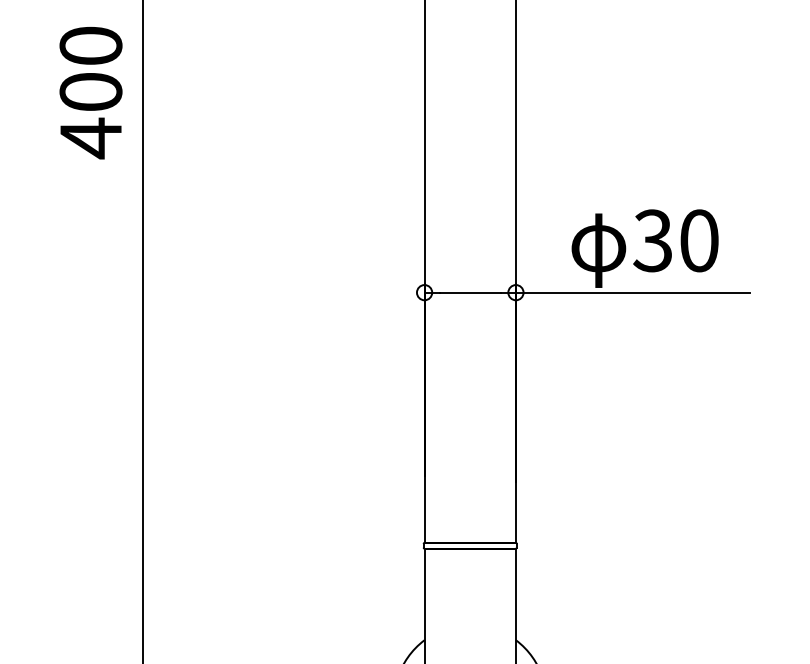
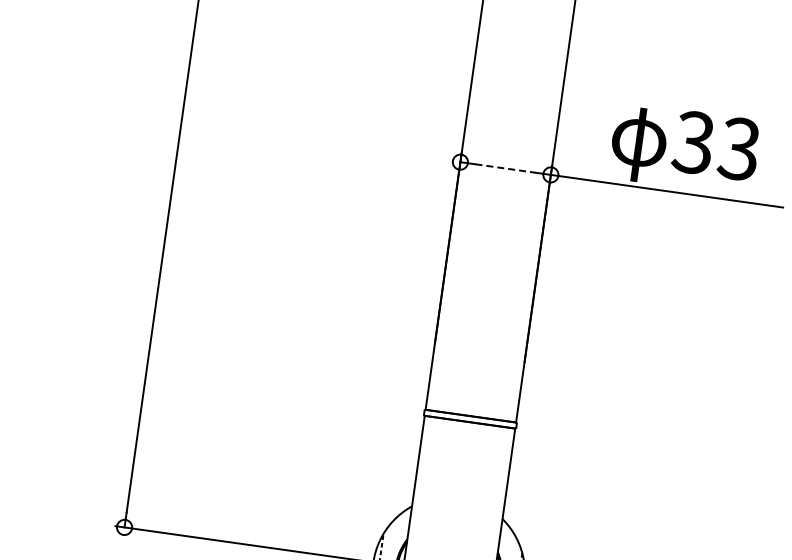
text: (698, 240) -> (738, 148), 30 -> 33
line: (470, 292) -> (505, 168), solid -> dashed

